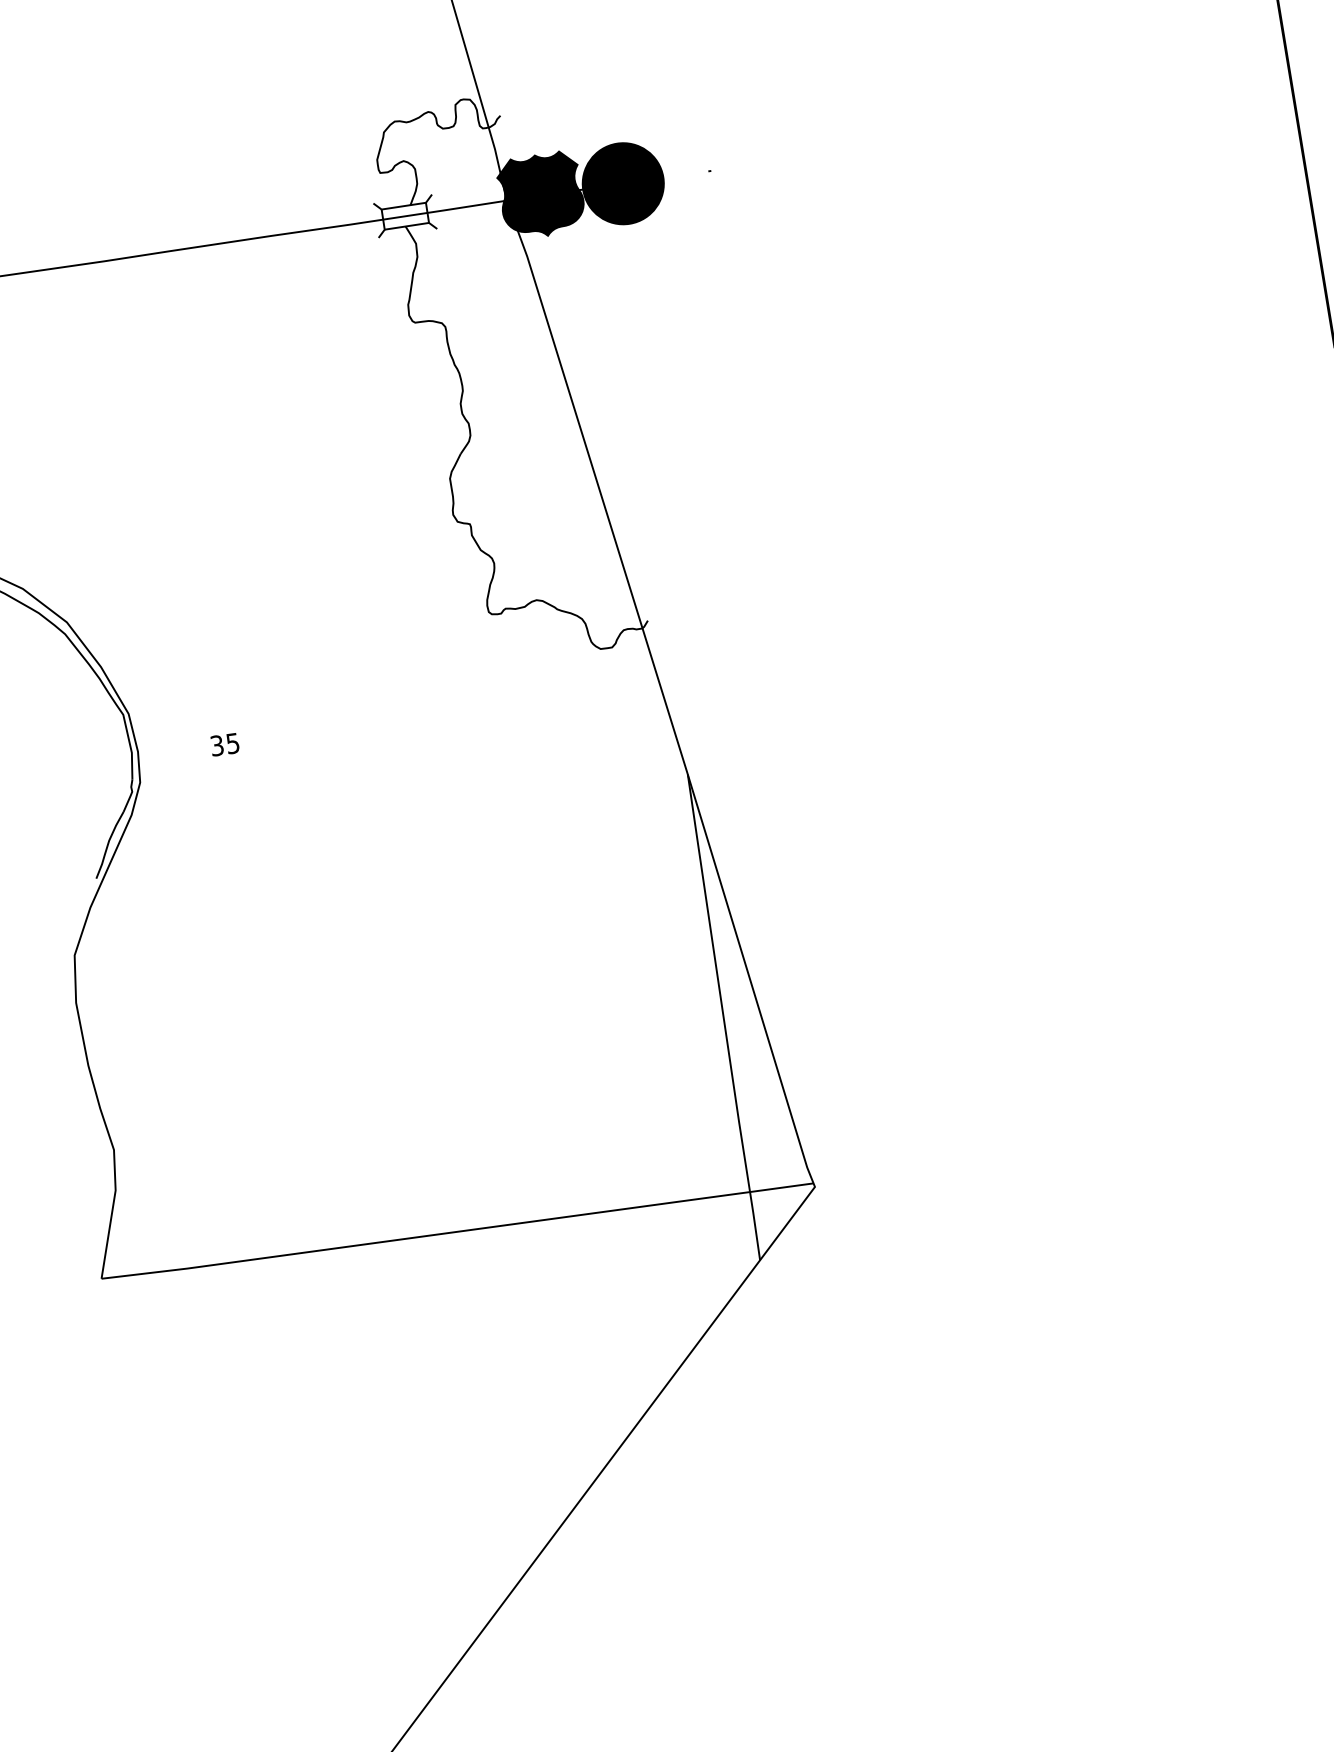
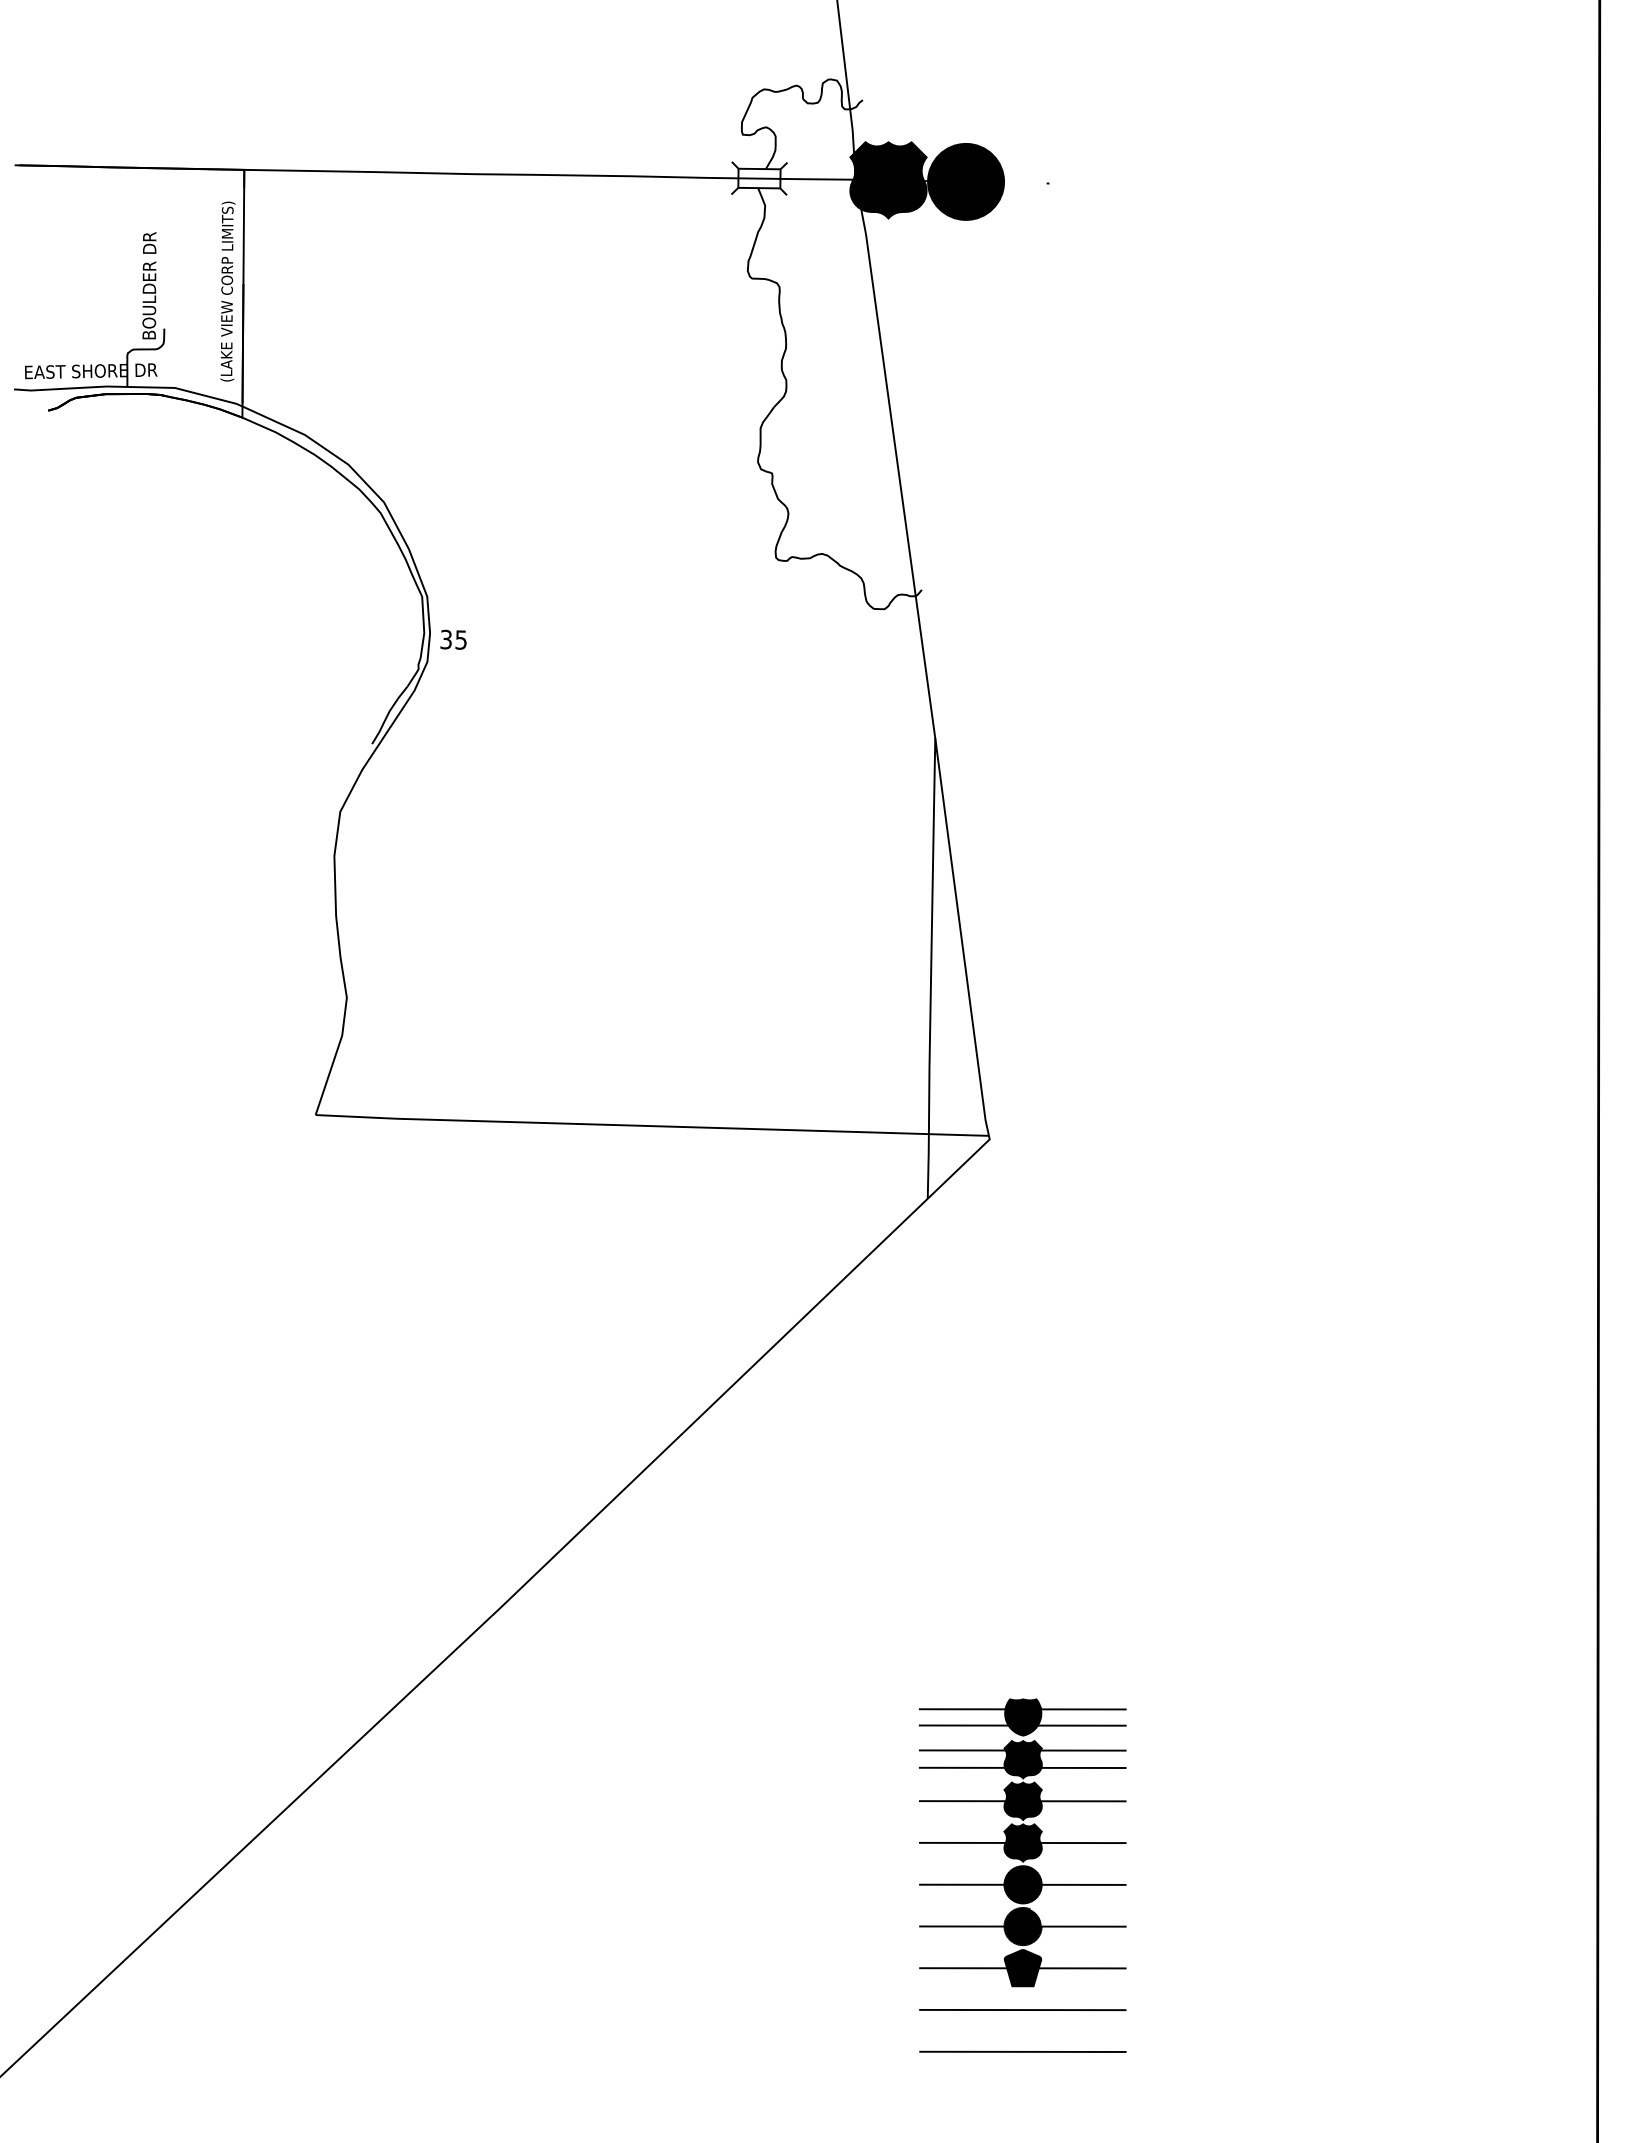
text: (224, 744) -> (453, 639), moved

